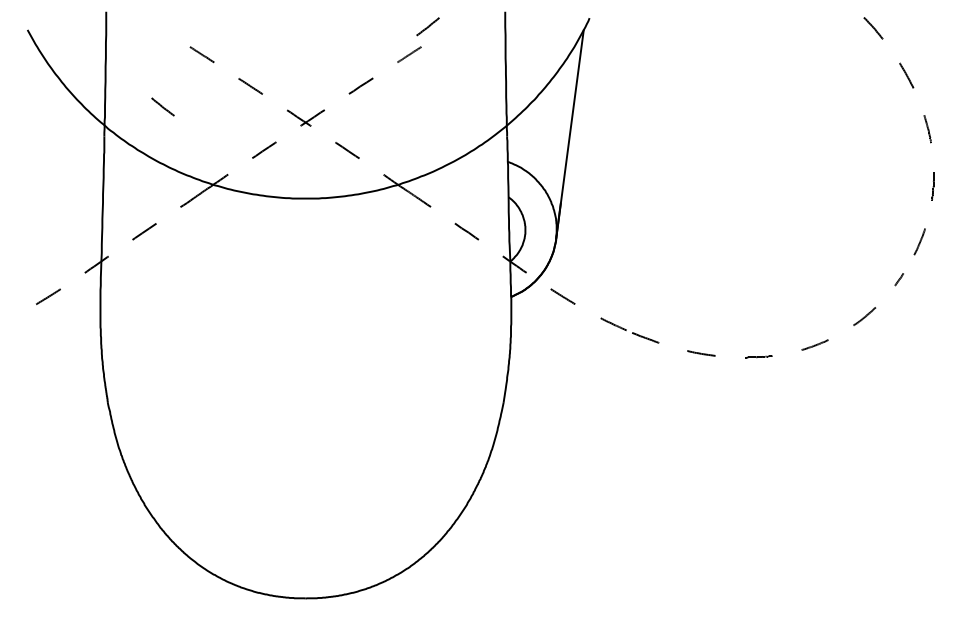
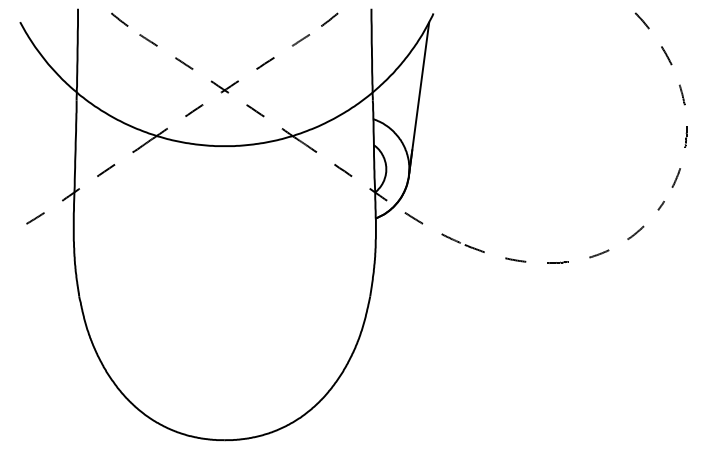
line: (427, 26) -> (329, 19), moved
line: (162, 106) -> (119, 19), moved

